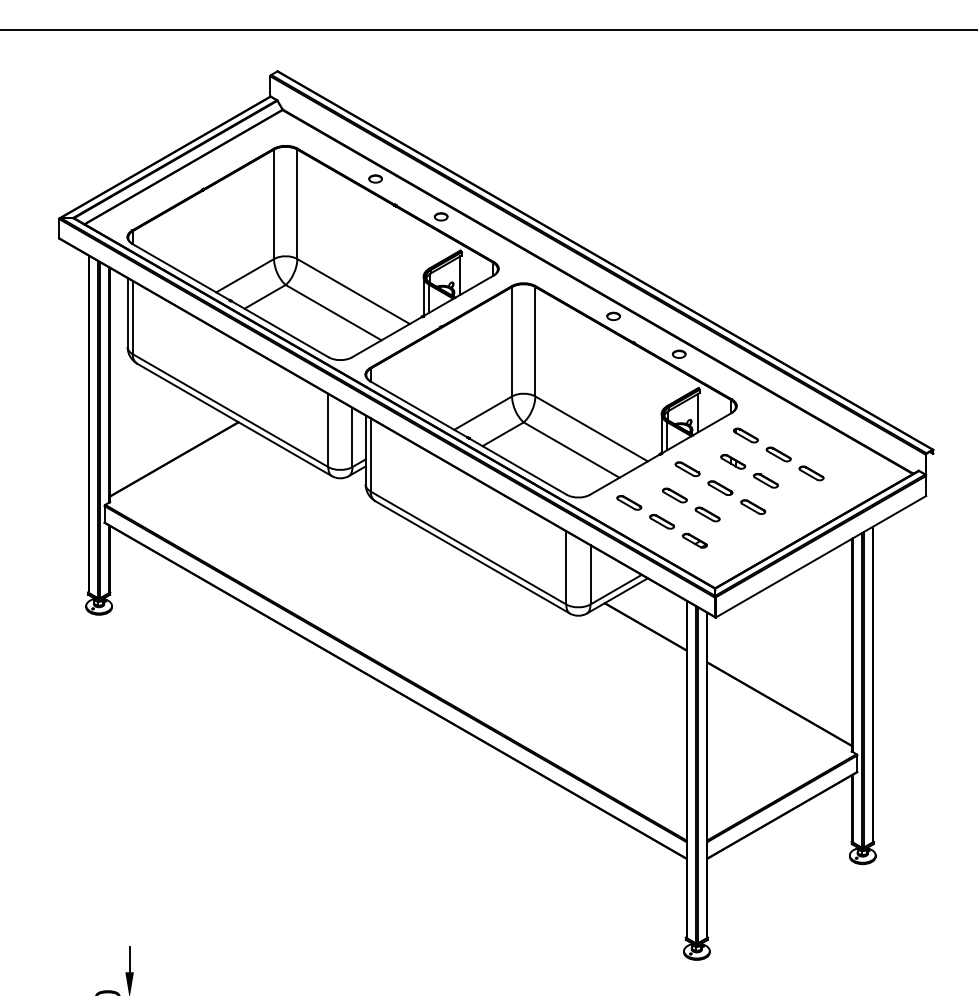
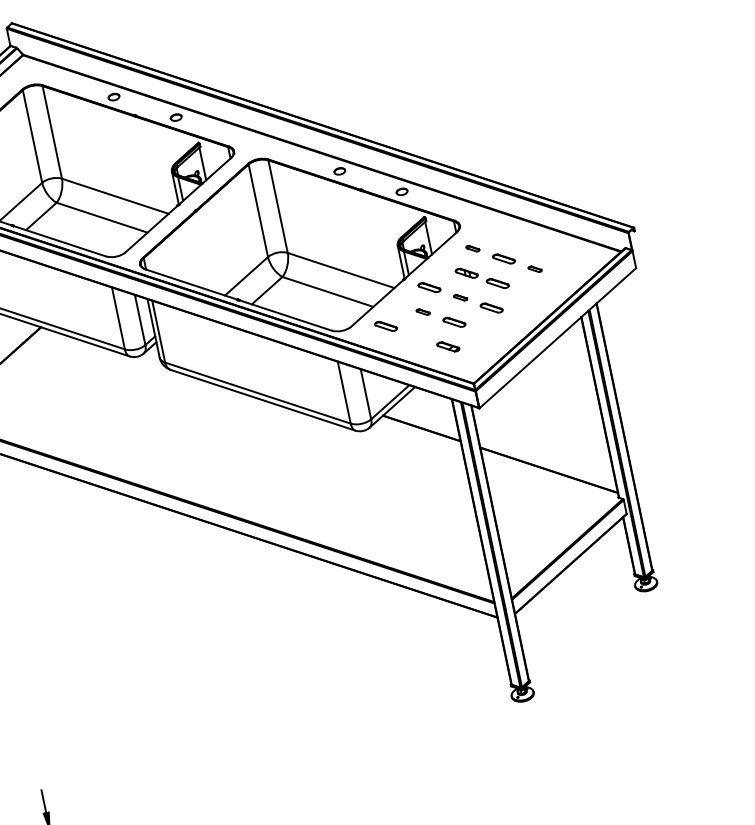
part: (745, 435) -> (472, 248), size x0.6
part: (811, 473) -> (535, 269), size x0.6
part: (720, 487) -> (460, 297), size x0.6
part: (674, 495) -> (423, 312), size x0.6
part: (662, 521) -> (417, 336), removed

